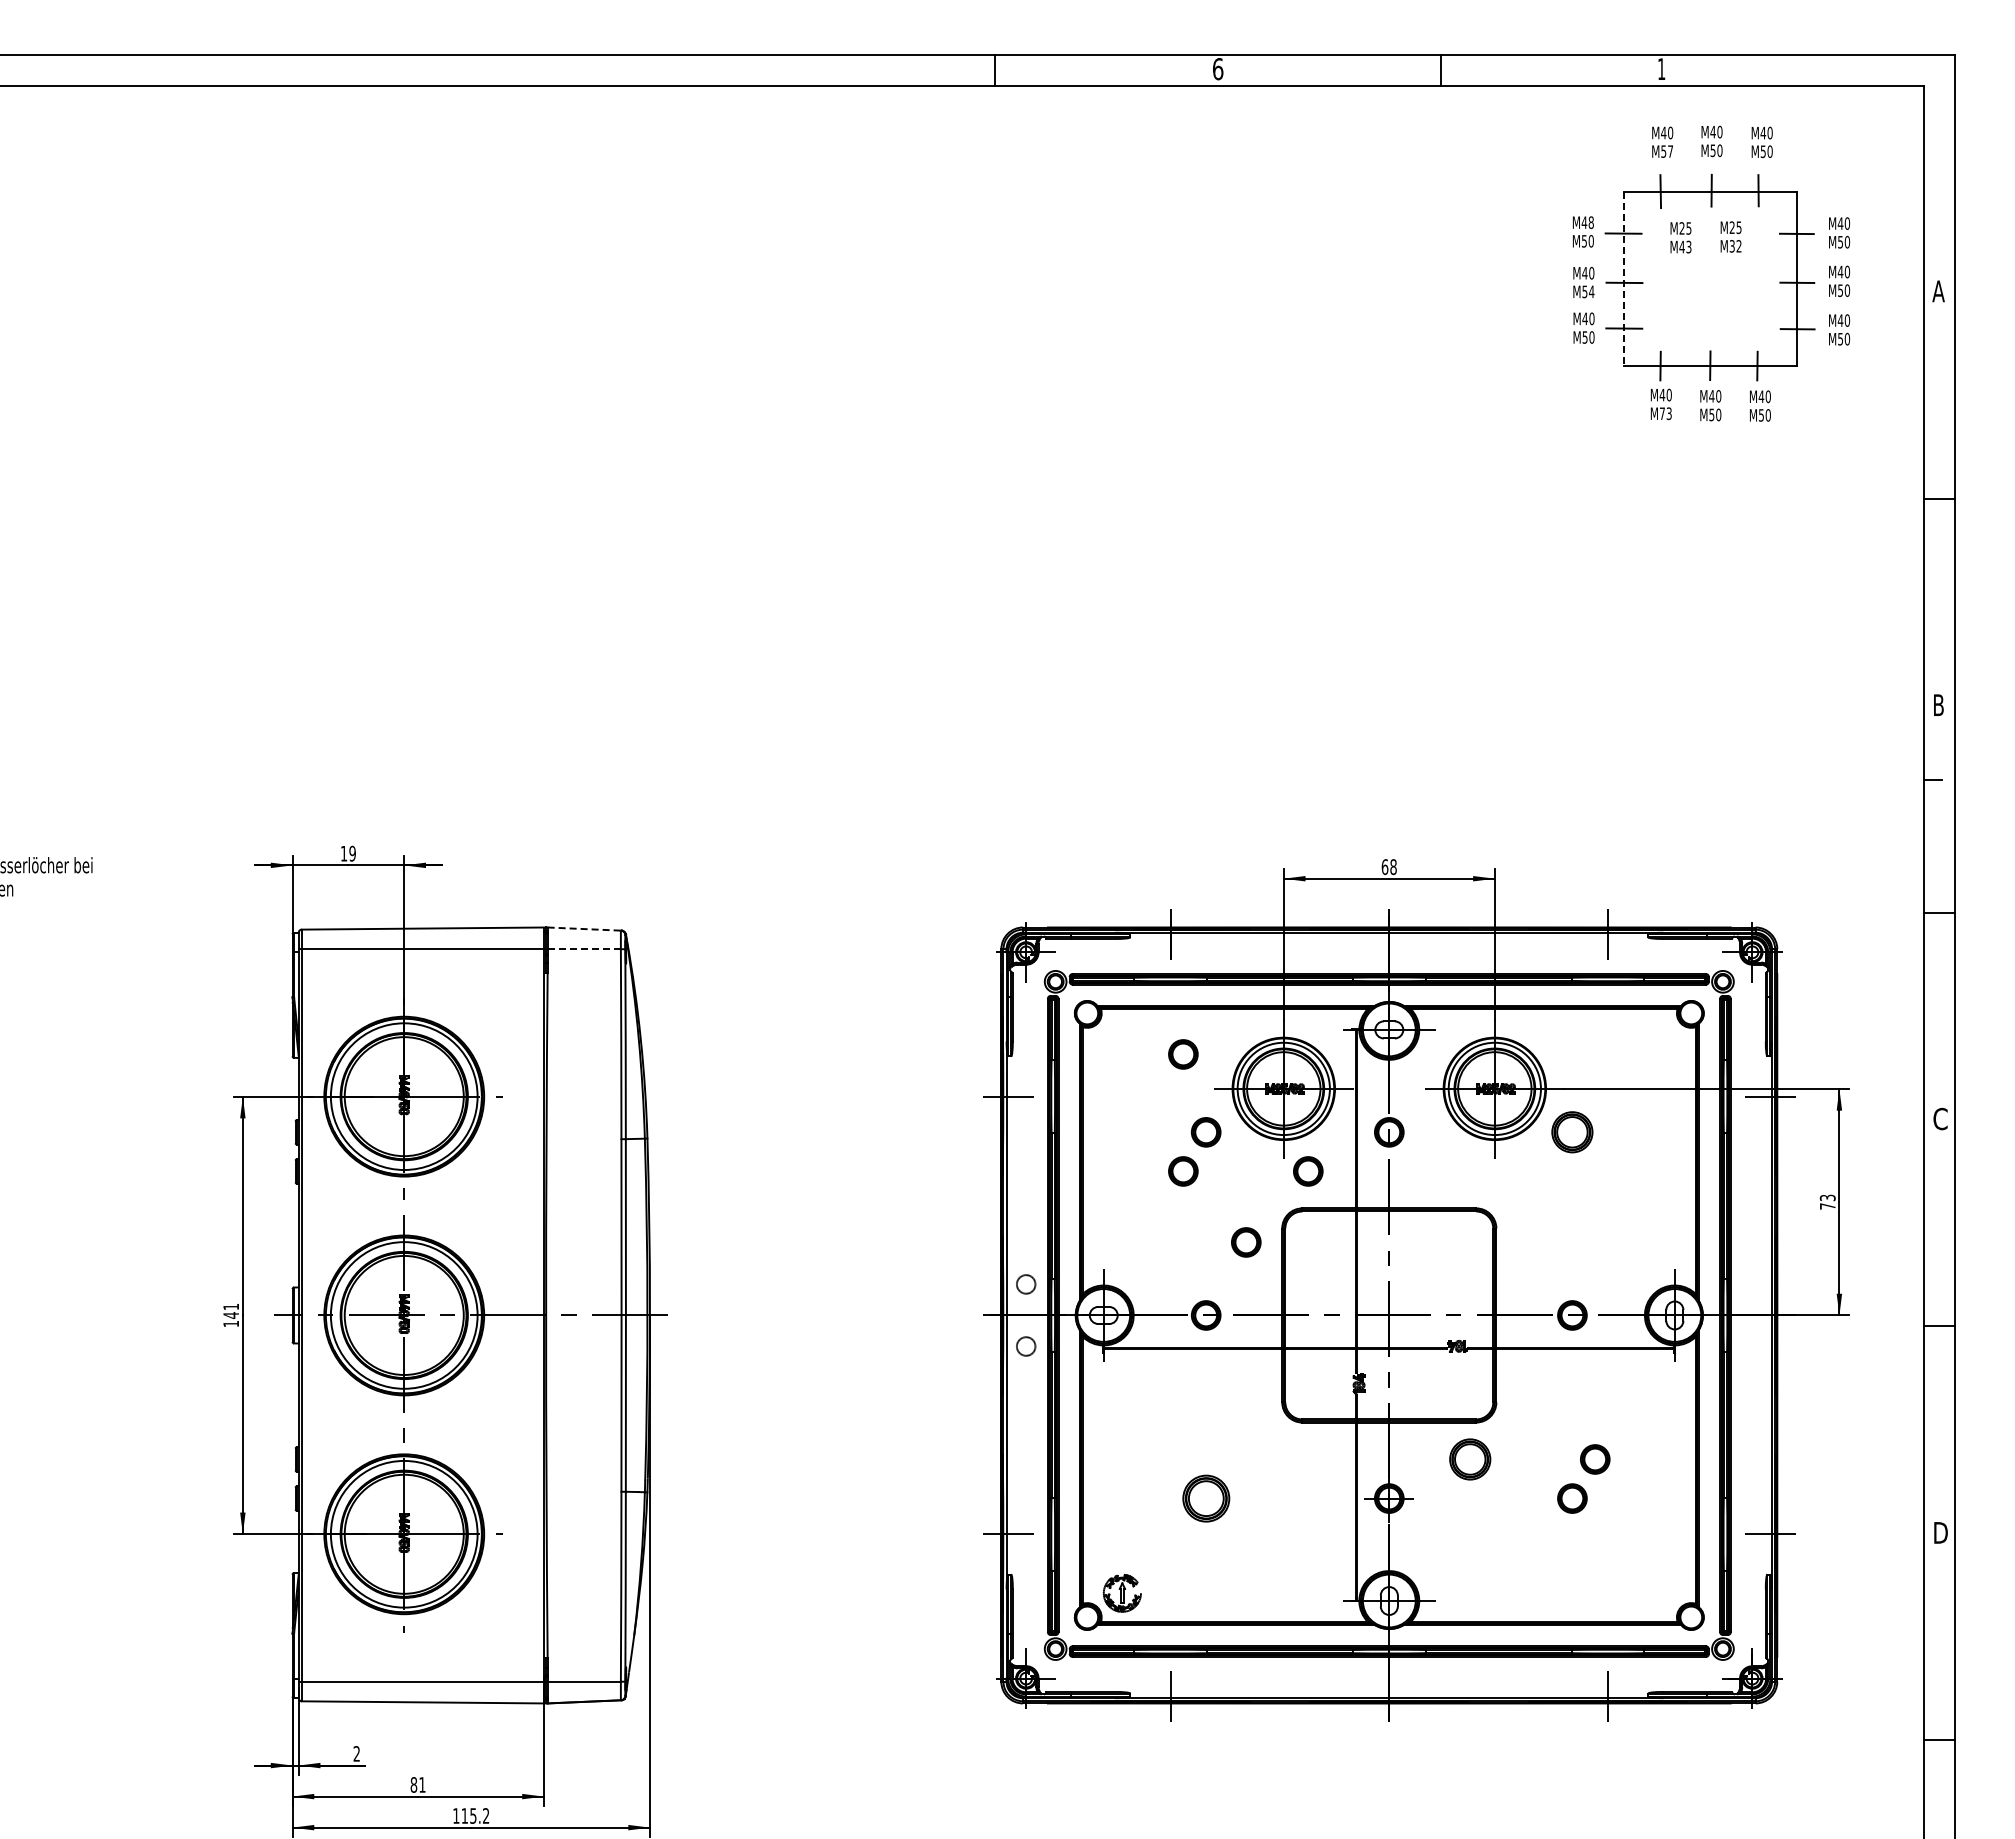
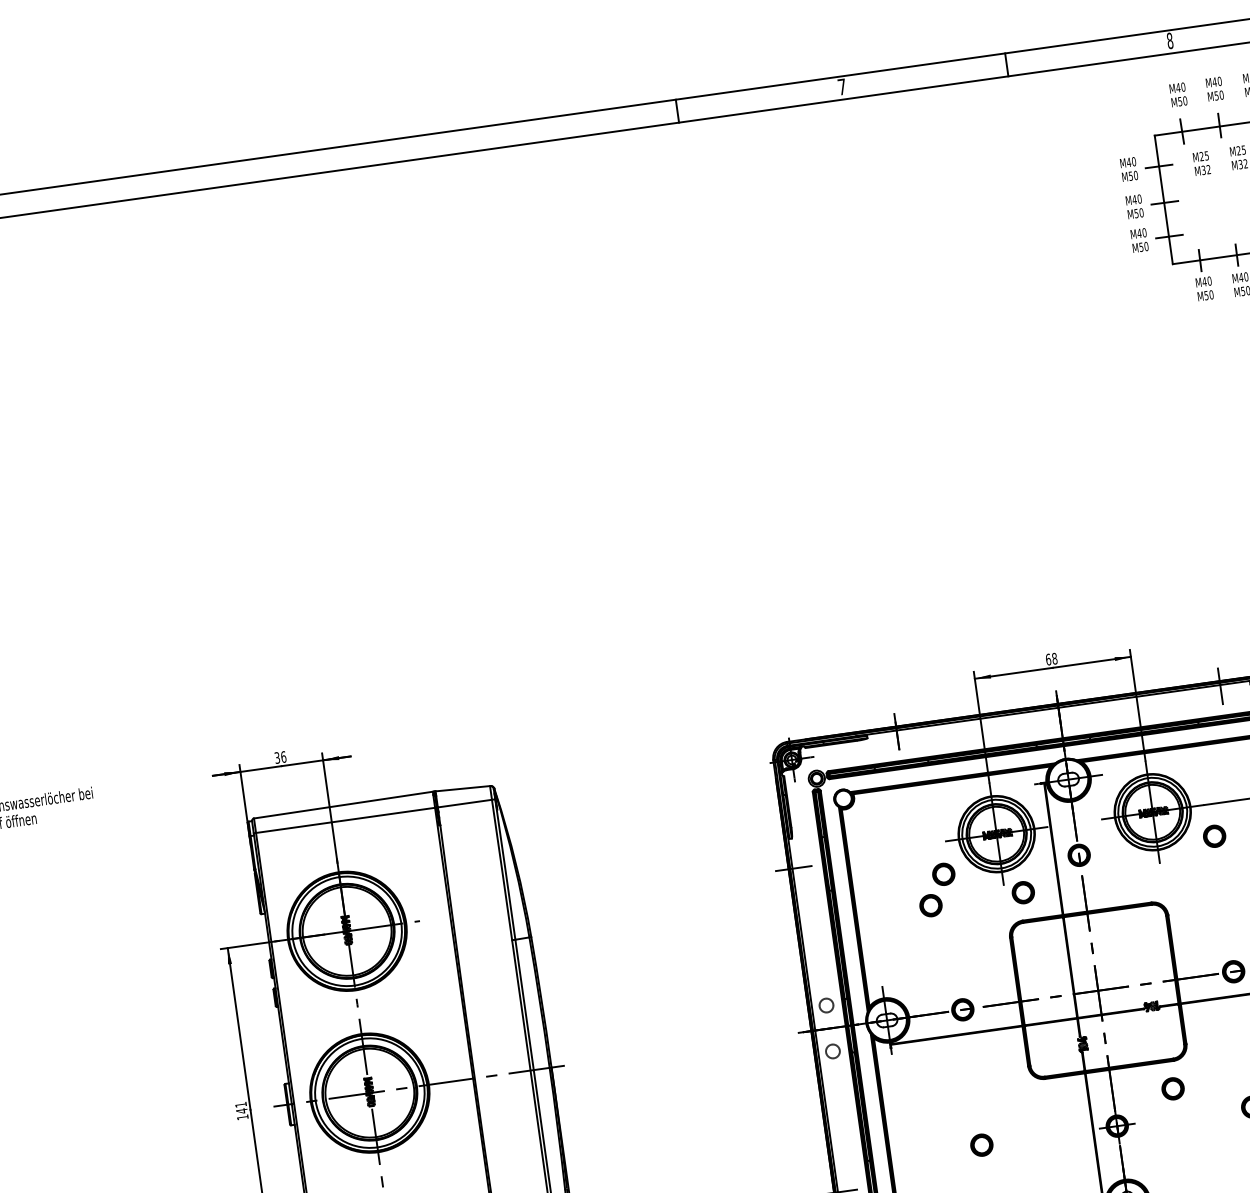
text: (1218, 69) -> (842, 87), 6 -> 7
text: (1661, 69) -> (1170, 41), 1 -> 8
text: (1670, 151) -> (1185, 100), M57 -> M50
text: (1590, 222) -> (1133, 161), M48 -> M40
text: (1685, 246) -> (1206, 169), M43 -> M32
line: (1623, 278) -> (1163, 199), dashed -> solid
text: (1591, 291) -> (1141, 212), M54 -> M50
text: (1665, 413) -> (1208, 295), M73 -> M50
text: (347, 853) -> (279, 757), 19 -> 36
line: (584, 929) -> (463, 789), dashed -> solid
line: (584, 949) -> (465, 803), dashed -> solid
part: (1183, 1054) -> (918, 819), removed
part: (1572, 1132) -> (1214, 836), size x0.71
part: (1246, 1242) -> (985, 951), removed
part: (1470, 1459) -> (1173, 1088), size x0.71
part: (1205, 1498) -> (981, 1145), size x0.62

